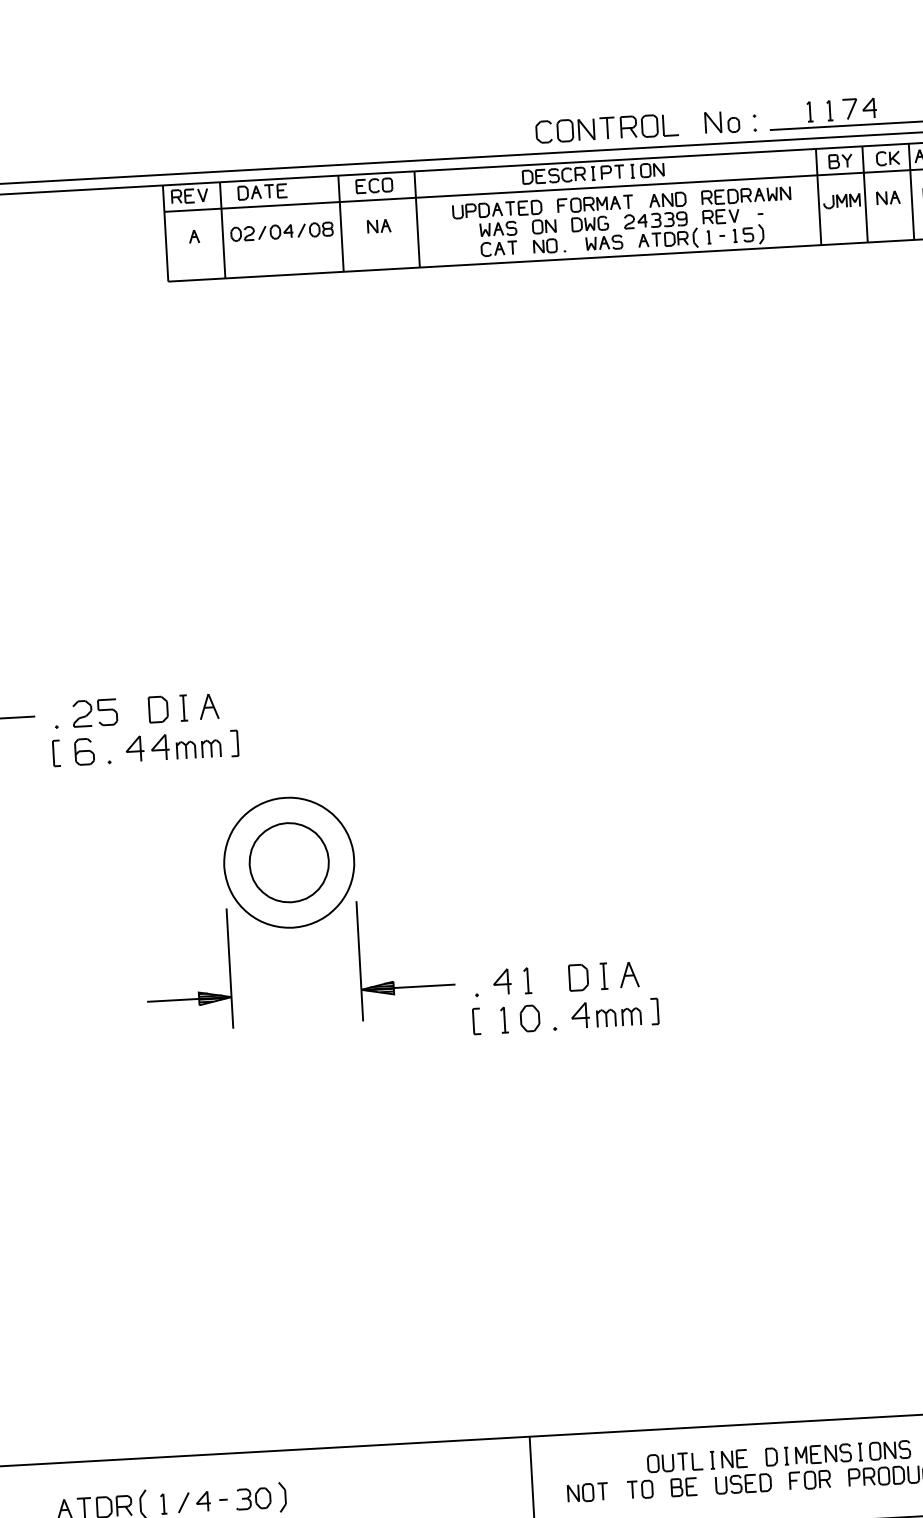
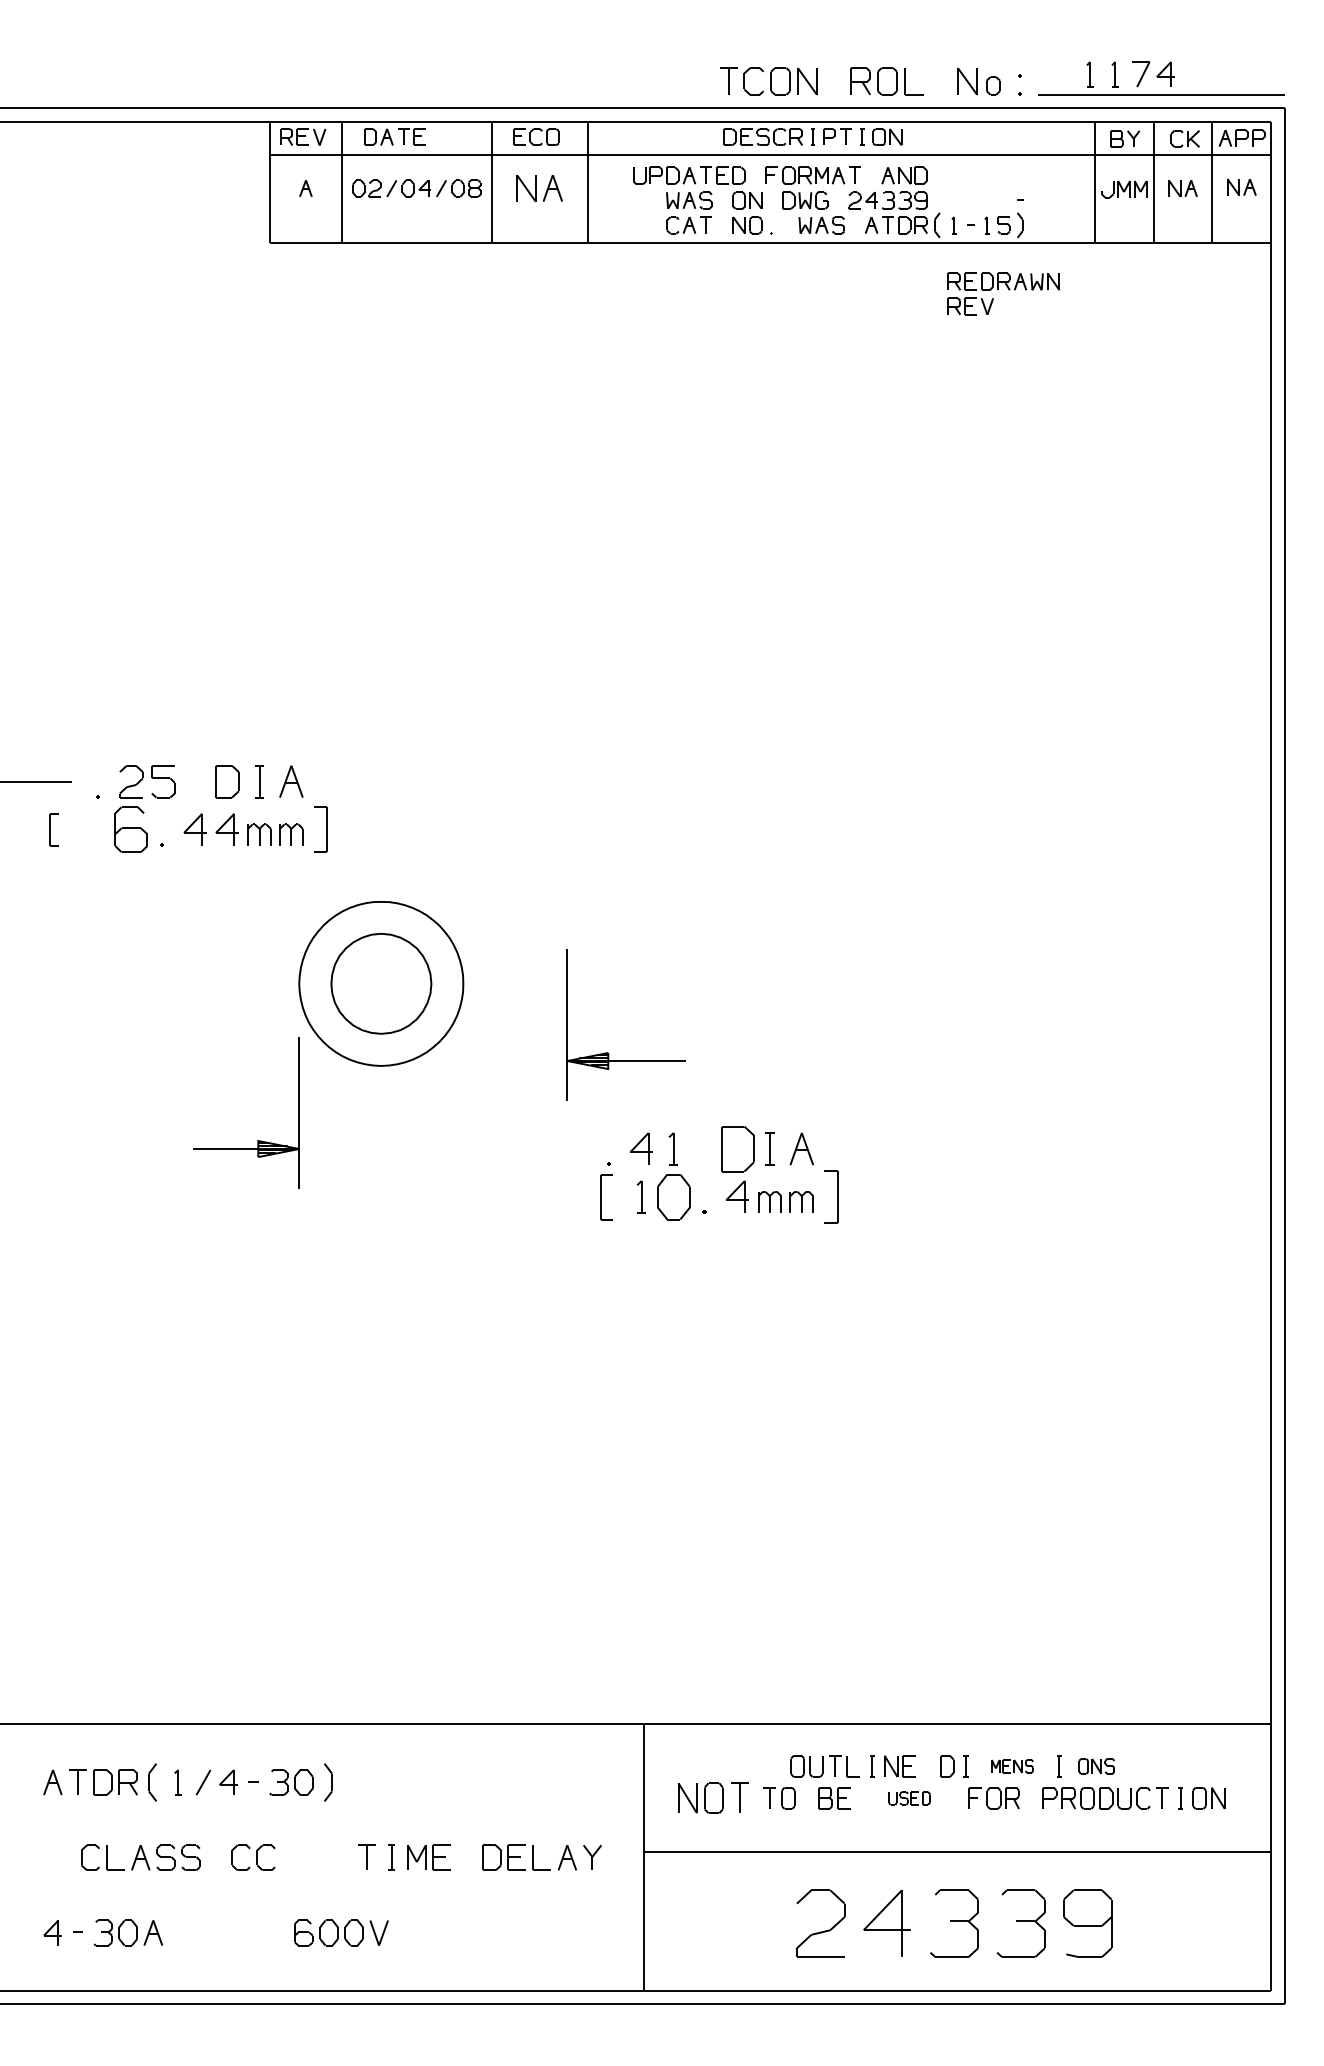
part: (607, 127) -> (728, 80), moved
part: (746, 204) -> (1003, 293), moved
part: (379, 226) -> (539, 188), size x1.6
part: (234, 743) -> (320, 829), size x1.4
part: (84, 751) -> (131, 829), size x1.4
part: (56, 753) -> (53, 829), moved
part: (578, 977) -> (737, 1148), size x1.4
part: (393, 981) -> (608, 1052), moved
part: (654, 1011) -> (831, 1196), size x1.6
part: (529, 1018) -> (673, 1196), size x1.4
part: (476, 1021) -> (605, 1196), size x1.4
part: (889, 1450) -> (1096, 1766), size x0.7
part: (823, 1454) -> (1012, 1766), size x0.6
part: (743, 1484) -> (909, 1798), size x0.6
part: (587, 1492) -> (712, 1798), size x1.4

